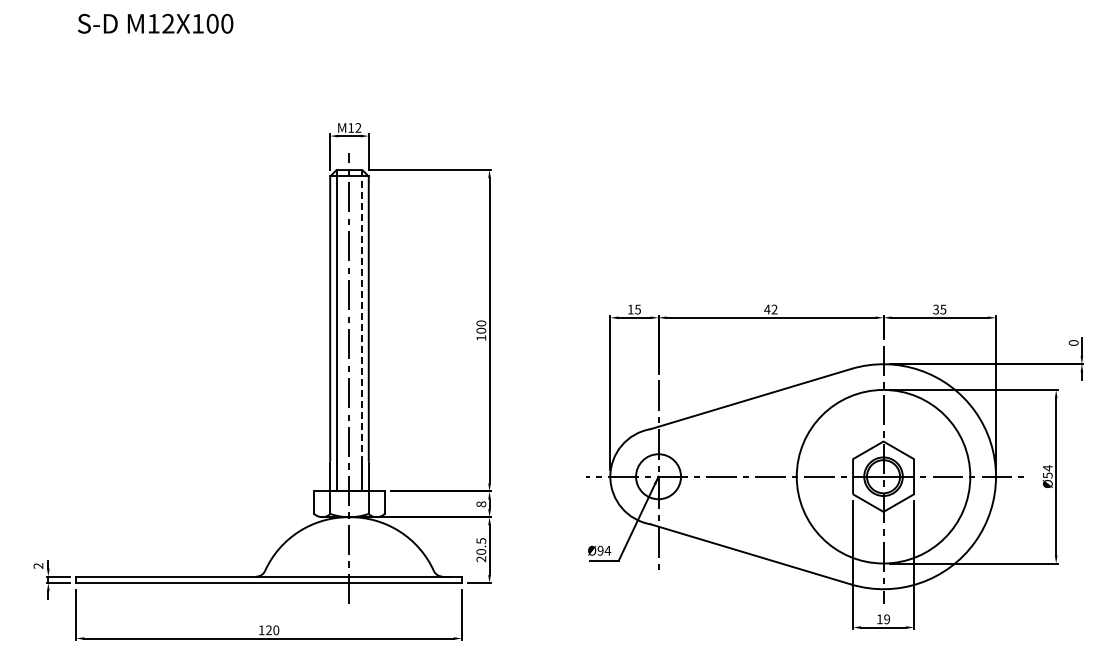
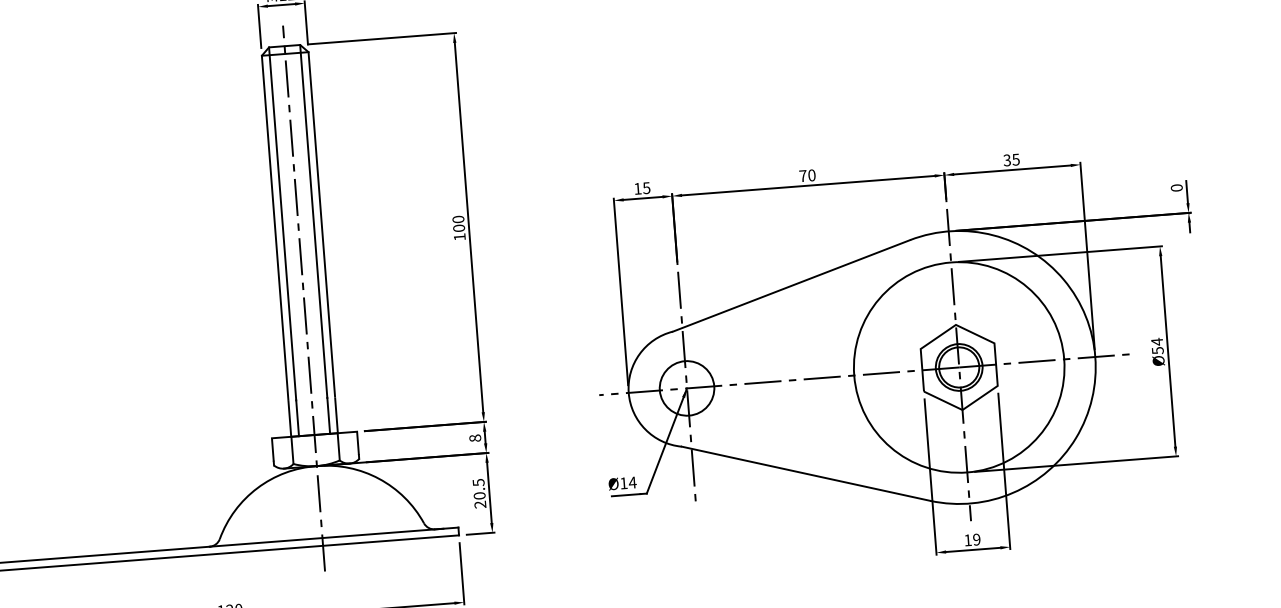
text: (770, 309) -> (806, 175), 42 -> 70
line: (362, 315) -> (313, 220), dashed -> solid
text: (600, 550) -> (623, 483), Ø94 -> Ø14

